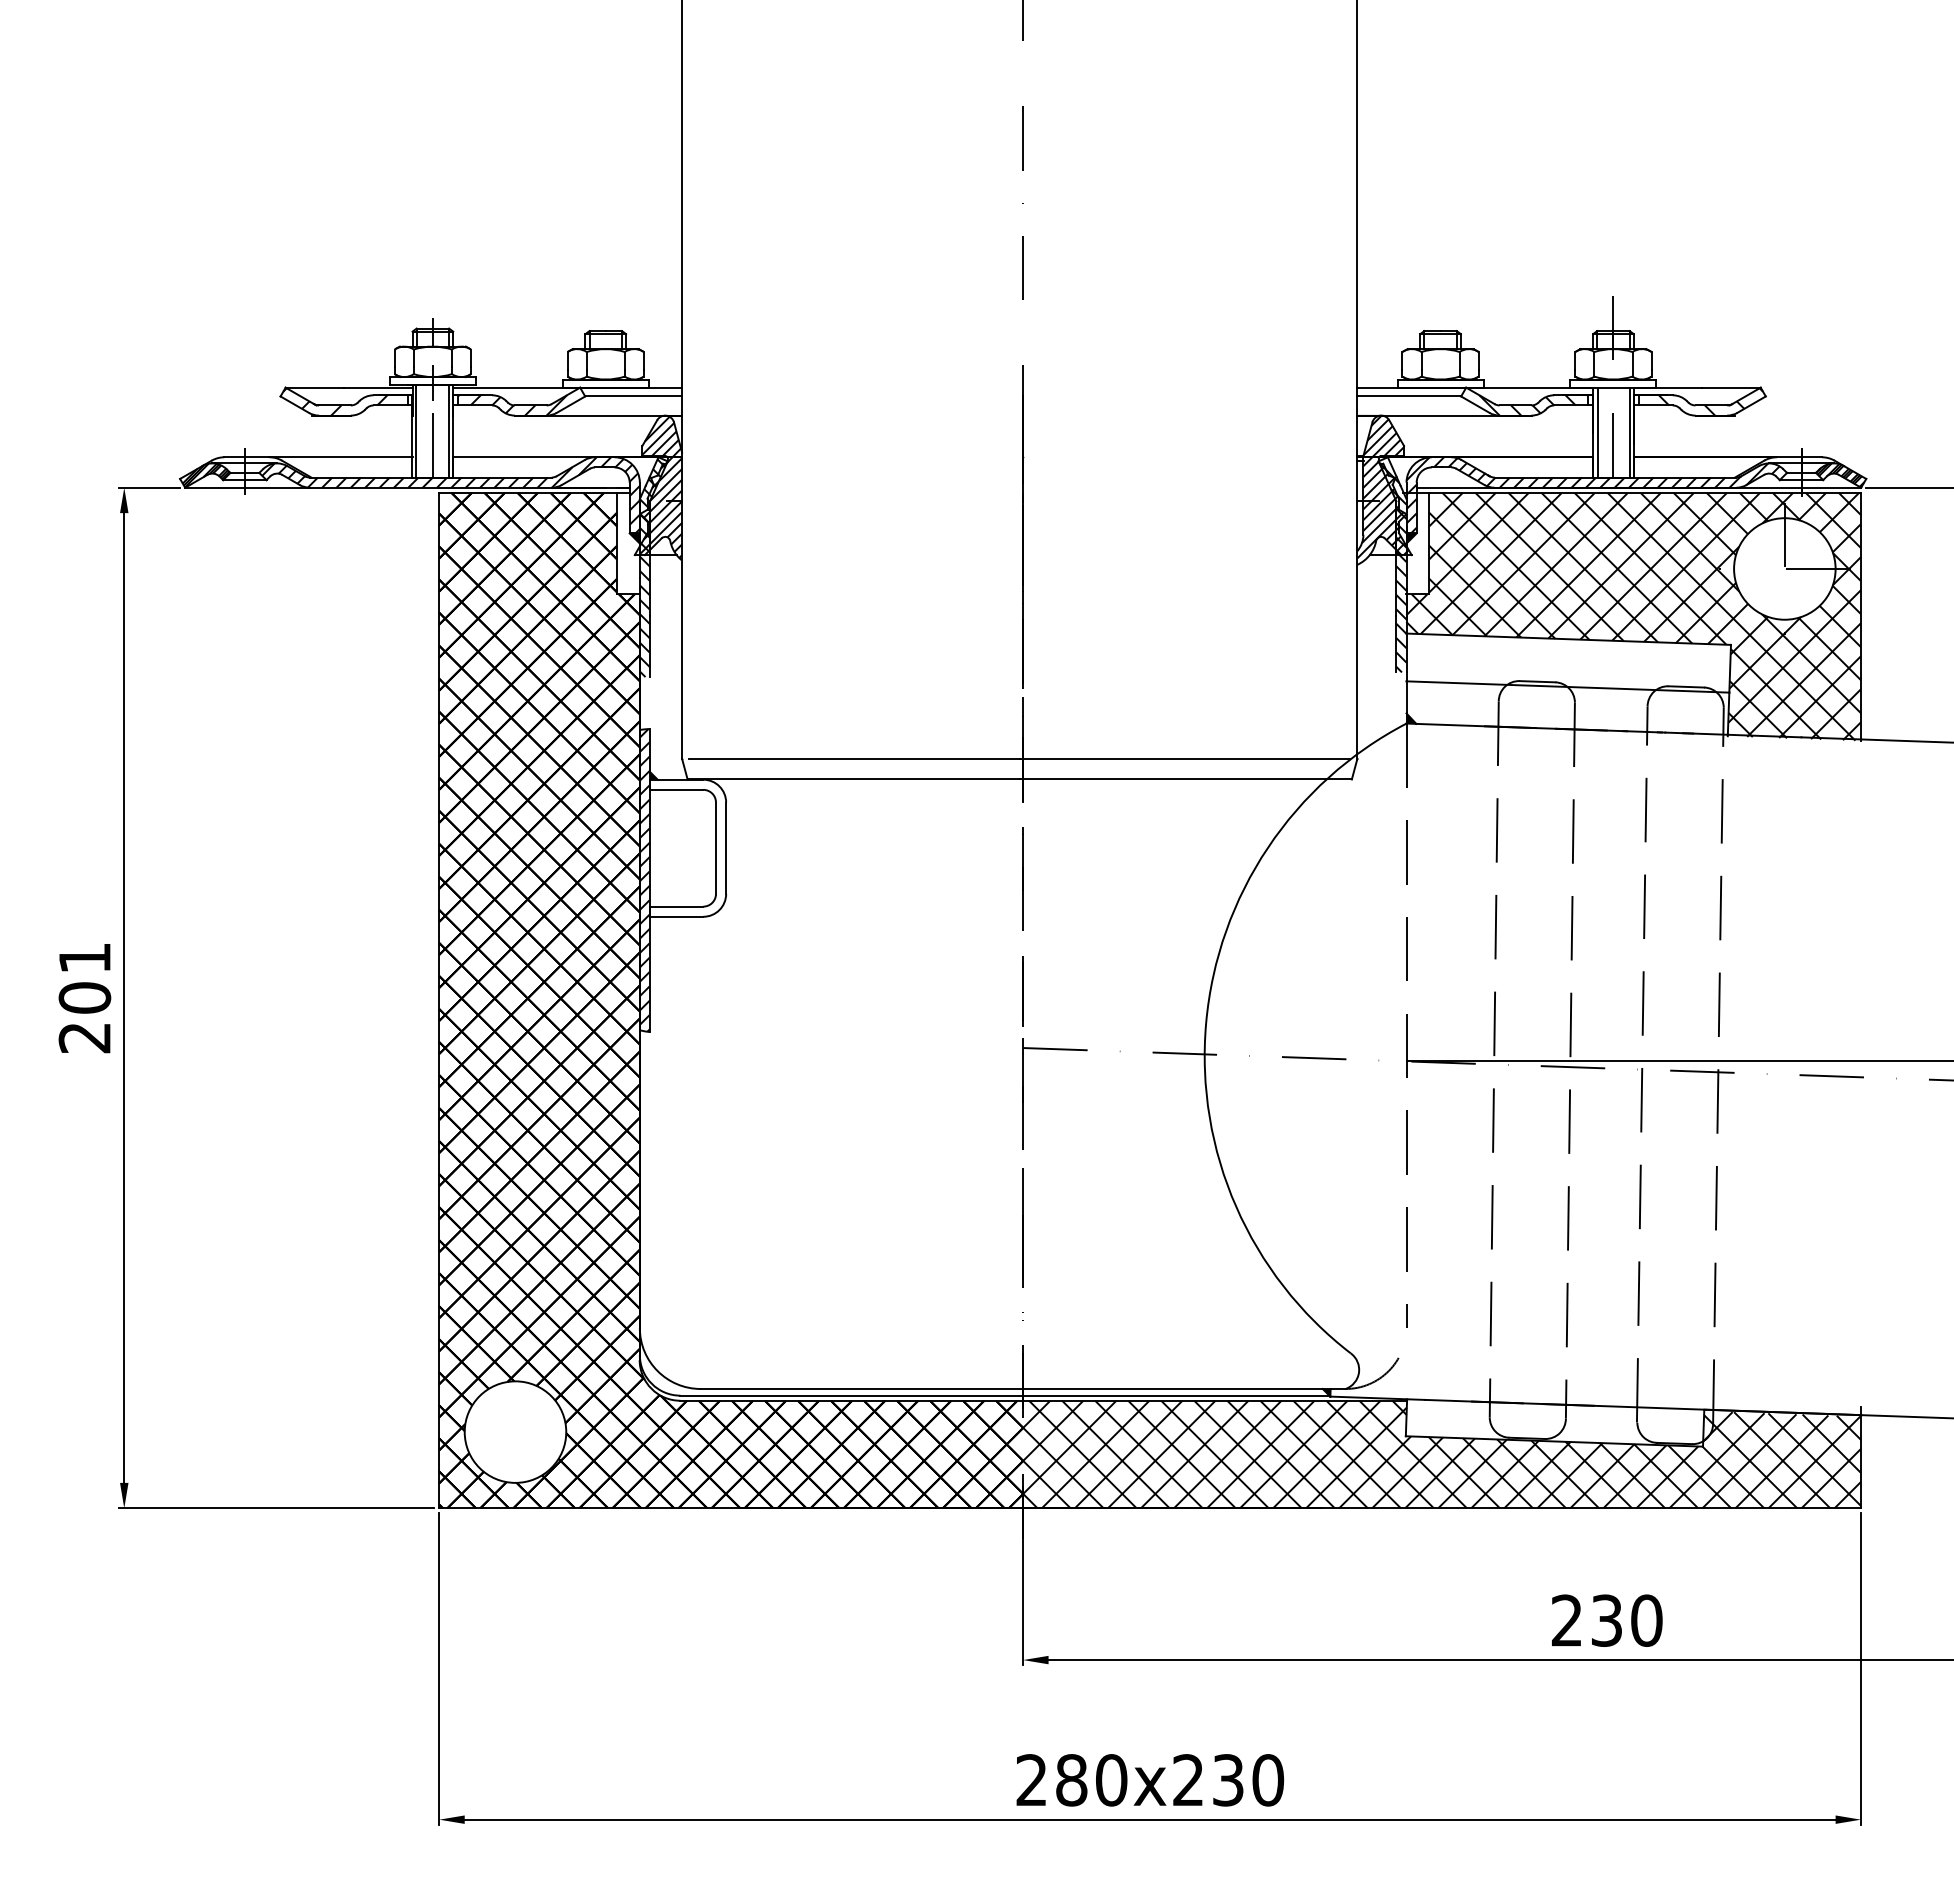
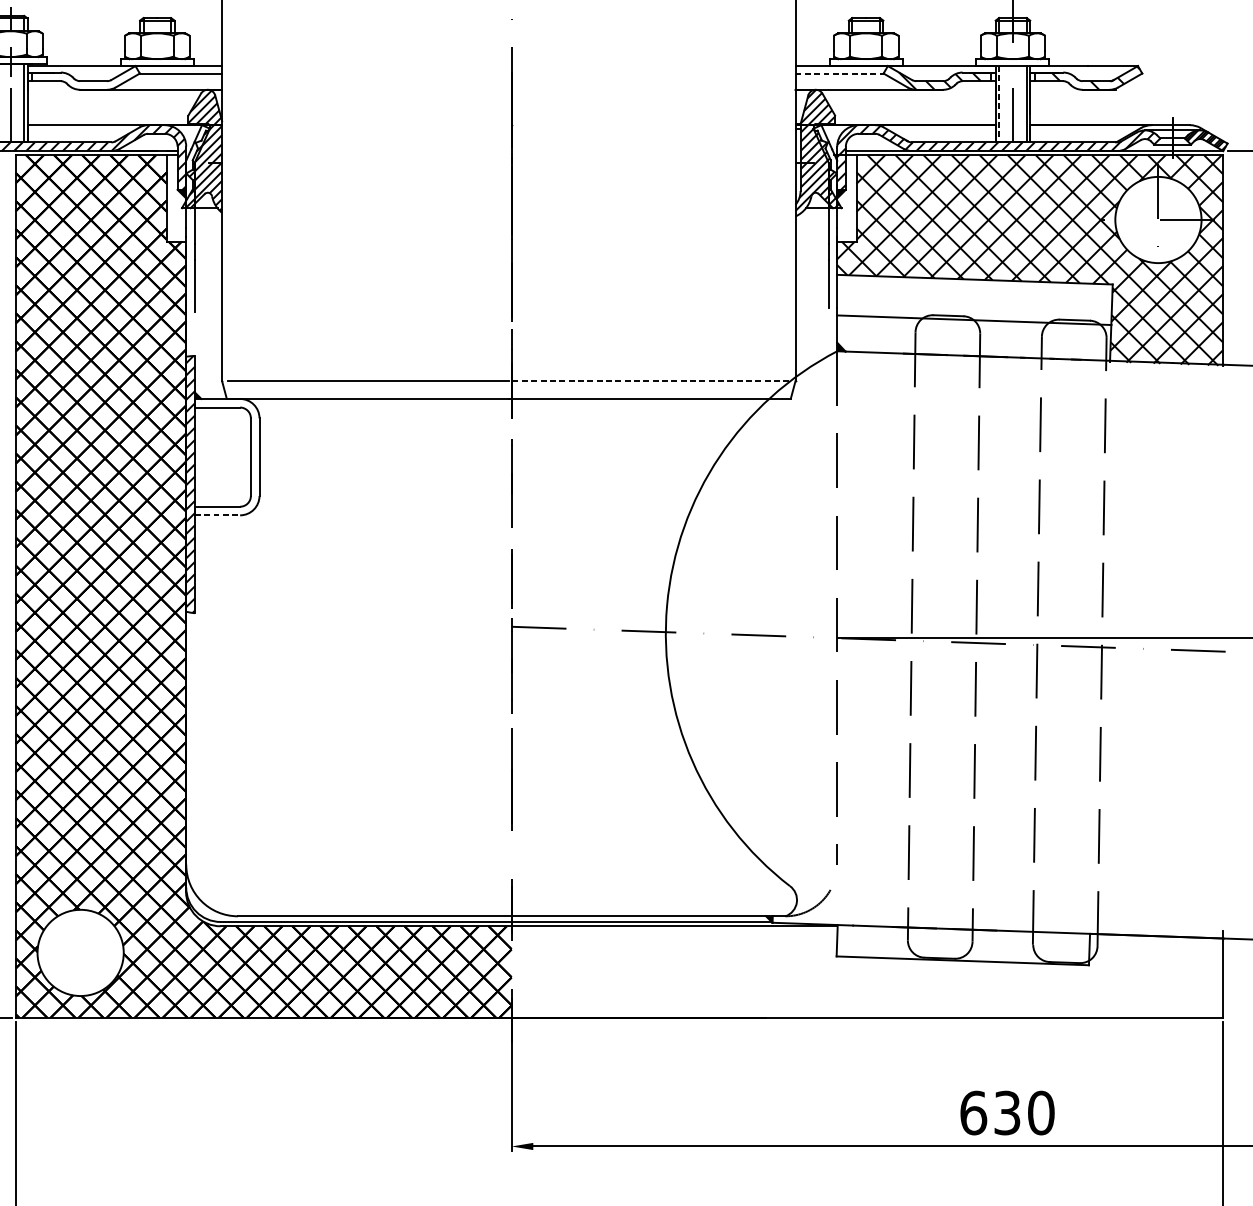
line: (1409, 396) -> (839, 73), solid -> dashed
hatch: (512, 405) -> (78, 81), removed
line: (1597, 432) -> (999, 104), solid -> dashed
hatch: (1392, 564) -> (825, 216), removed
hatch: (652, 568) -> (196, 219), removed
line: (1184, 758) -> (648, 380), solid -> dashed
line: (676, 916) -> (217, 515), solid -> dashed
hatch: (1442, 1454) -> (867, 971), removed
text: (1567, 1620) -> (973, 1112), 230 -> 630

